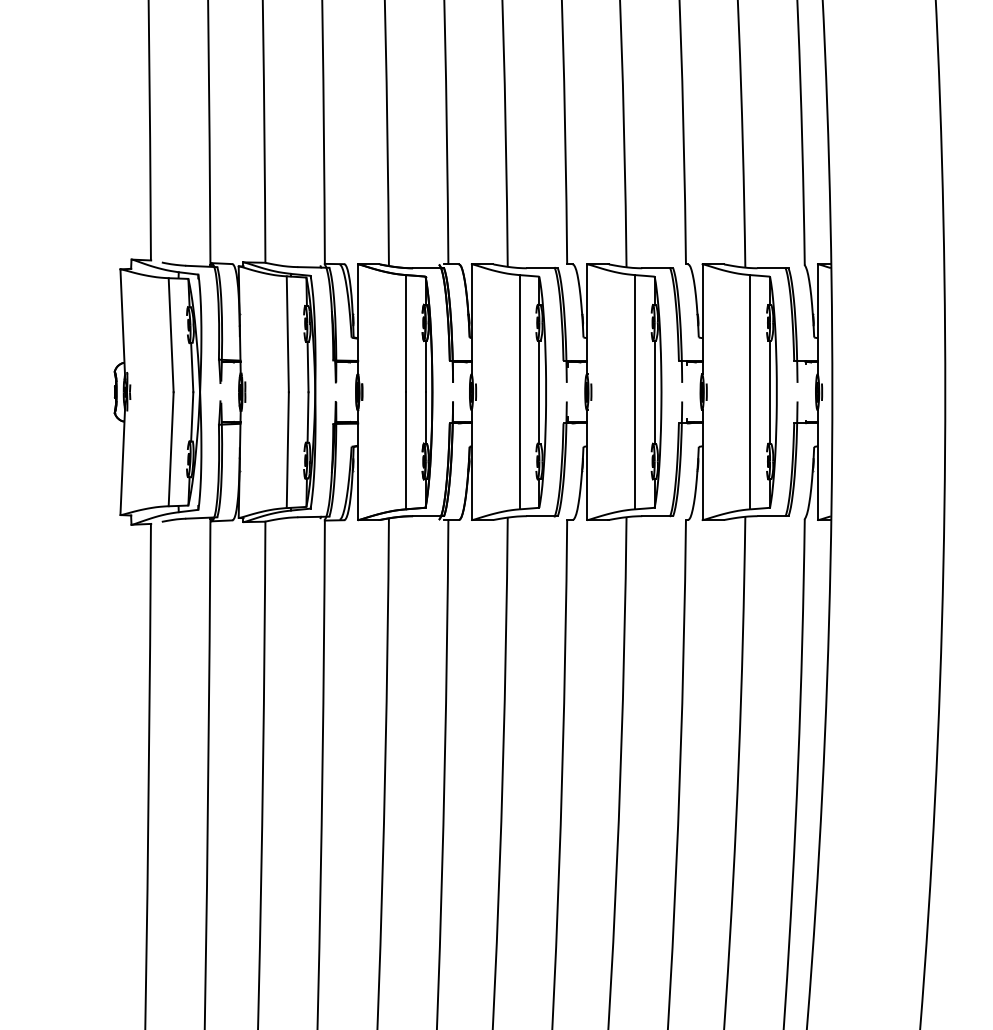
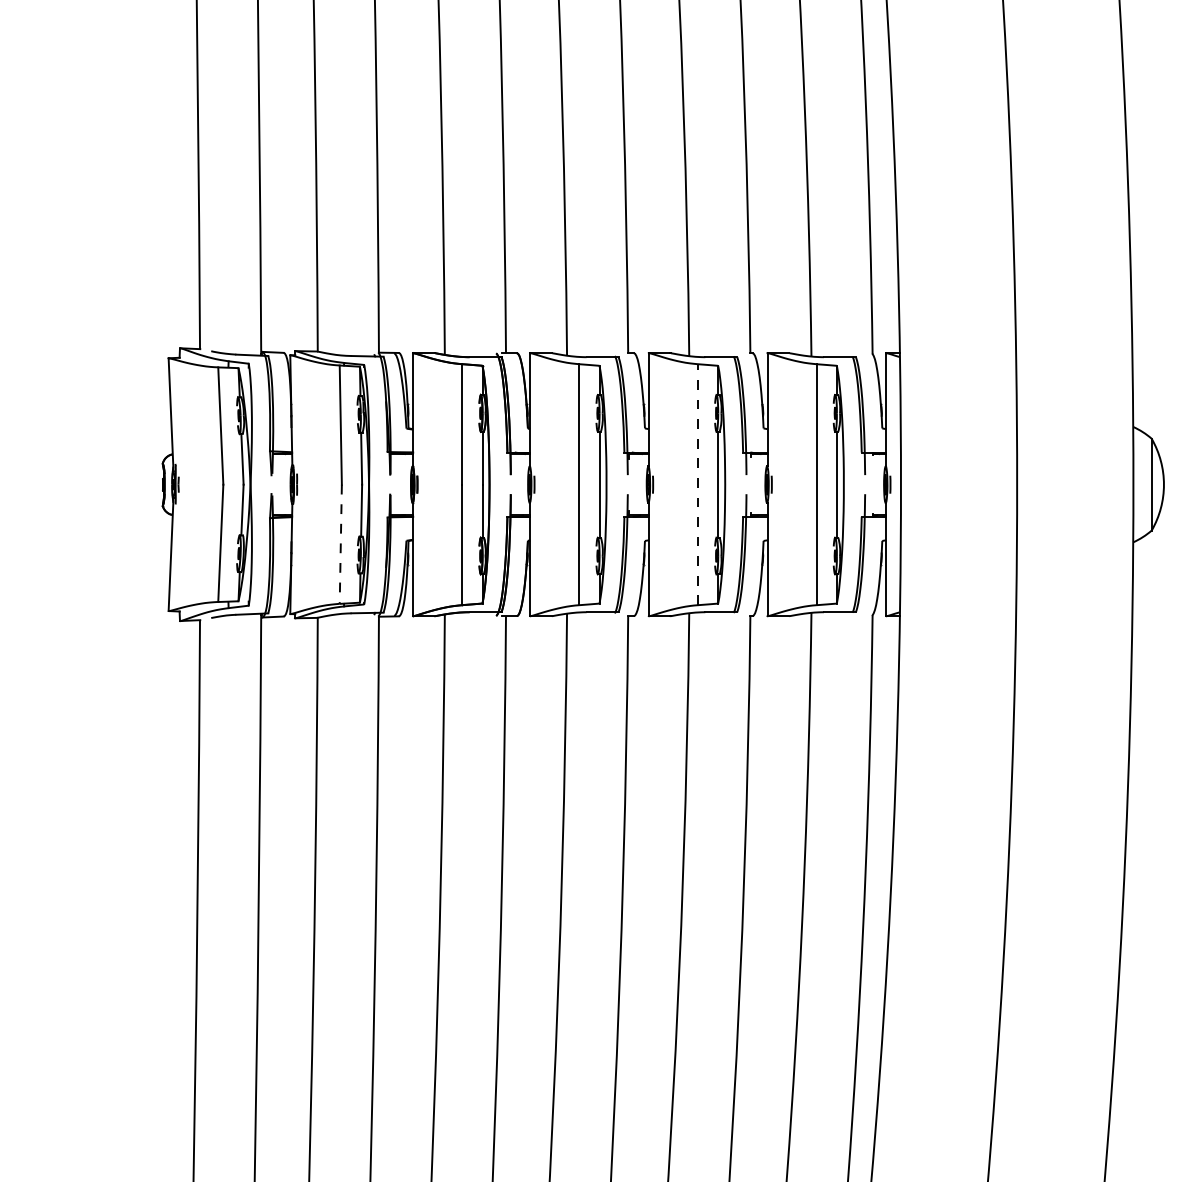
line: (635, 392) -> (698, 484), solid -> dashed
line: (287, 450) -> (340, 544), solid -> dashed

